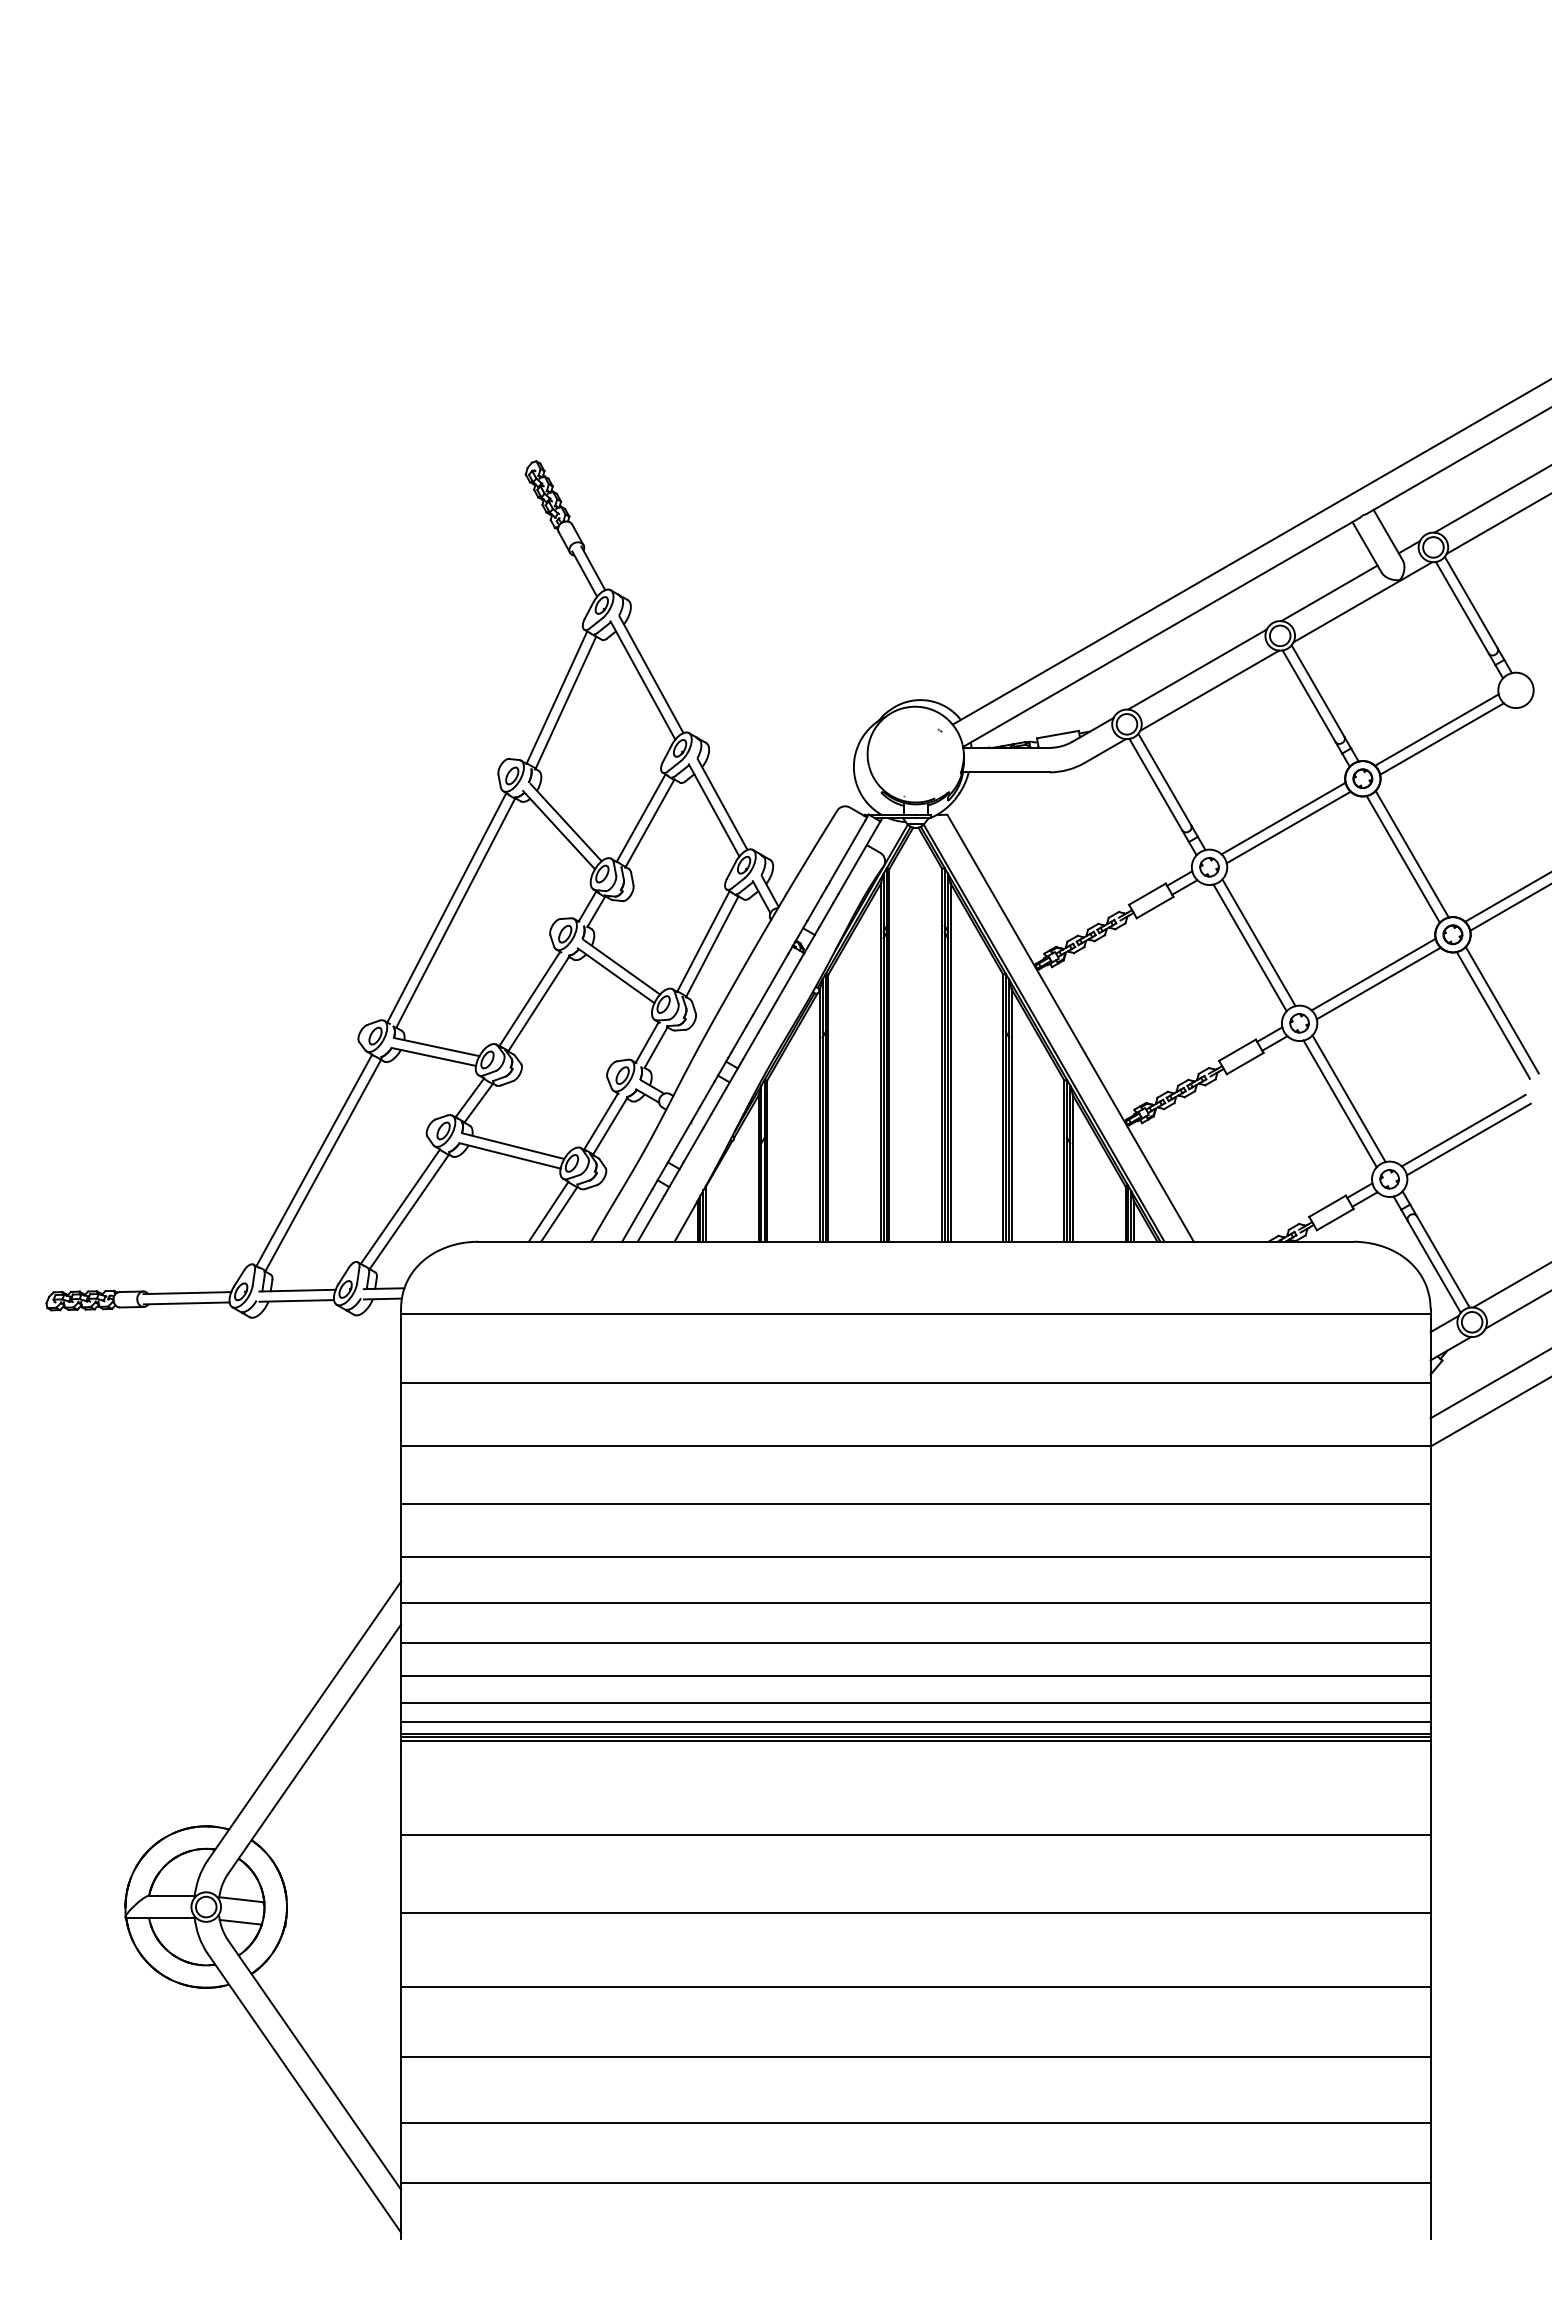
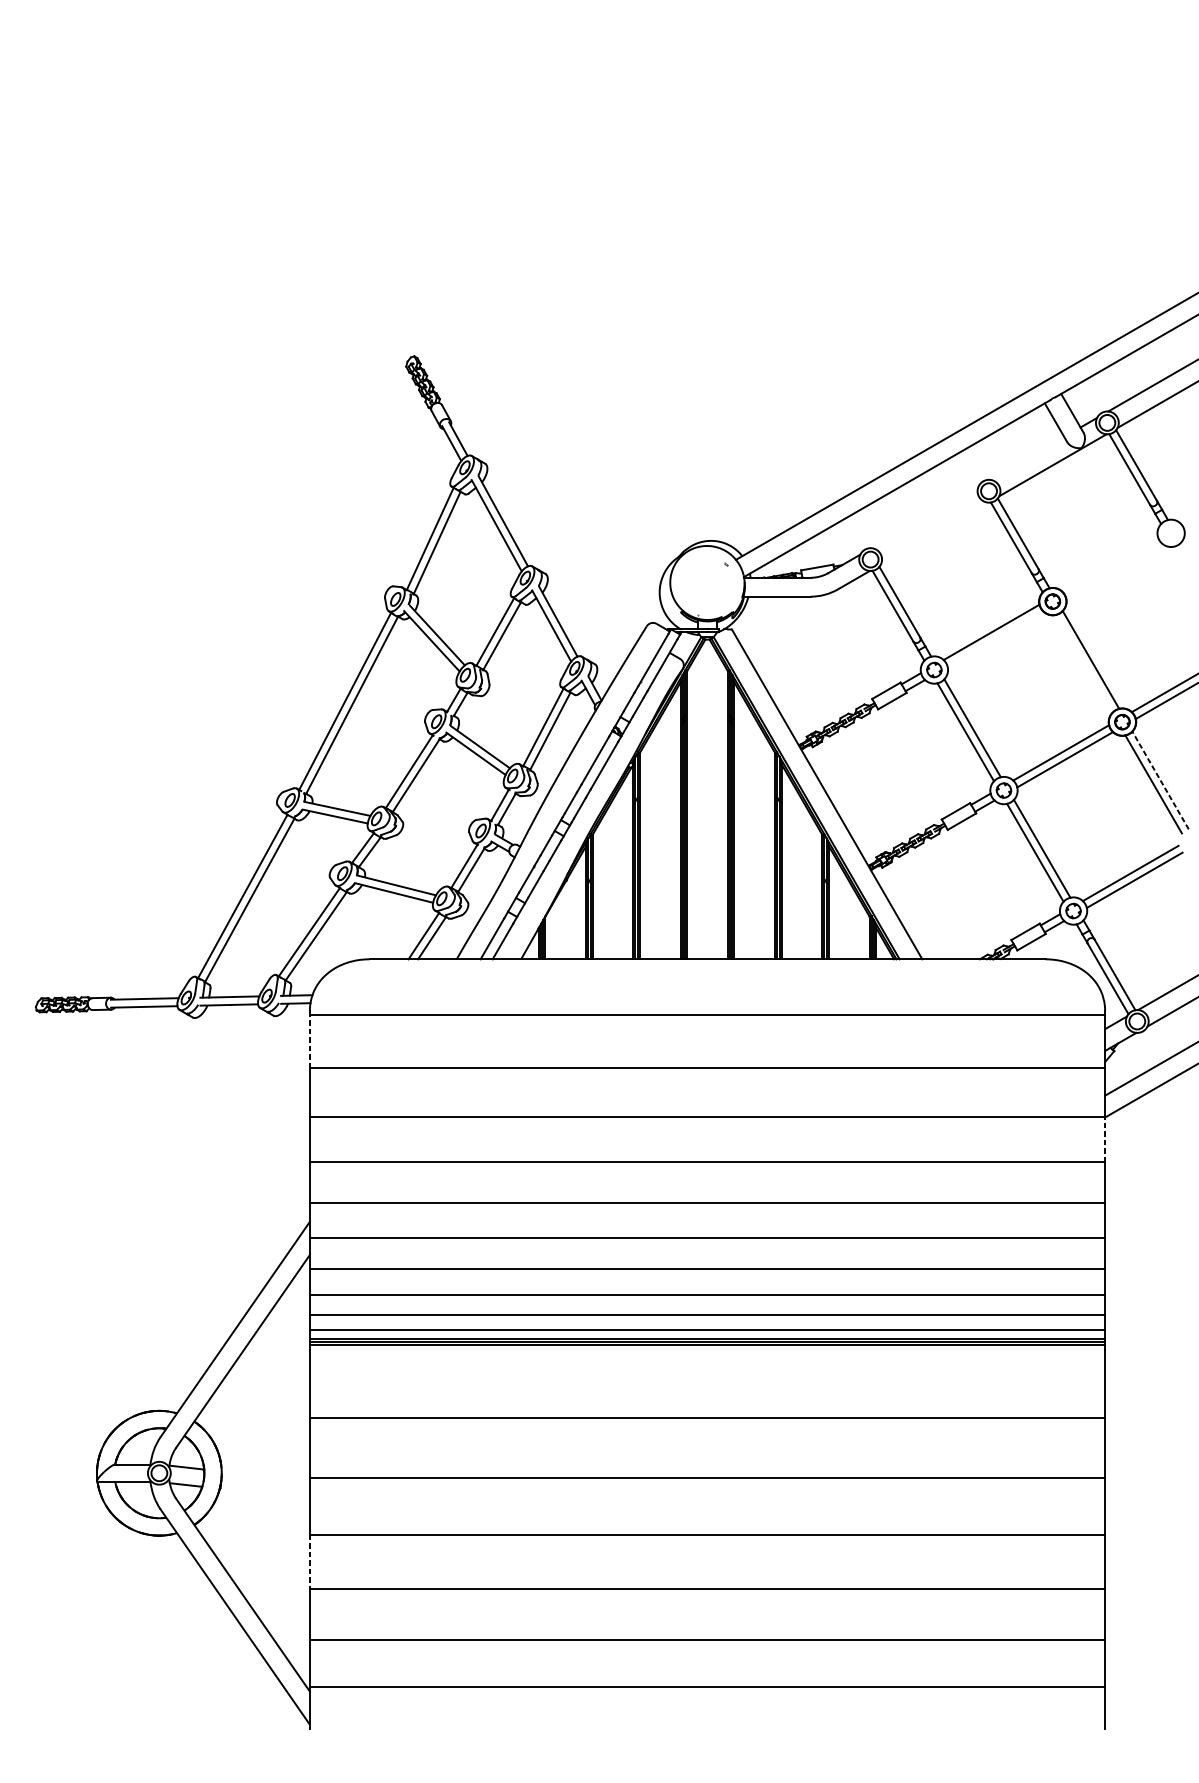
line: (1329, 593) -> (1027, 458), removed
line: (1197, 669) -> (925, 517), removed
line: (1209, 690) -> (934, 533), removed
line: (1436, 729) -> (1109, 563), removed
line: (1441, 738) -> (1113, 570), removed
line: (1288, 827) -> (995, 639), removed
line: (1402, 859) -> (1083, 663), removed
line: (1502, 1009) -> (1160, 779), solid -> dashed
line: (401, 1347) -> (310, 1040), solid -> dashed
line: (1430, 1474) -> (1105, 1139), solid -> dashed
line: (401, 2022) -> (310, 1562), solid -> dashed

